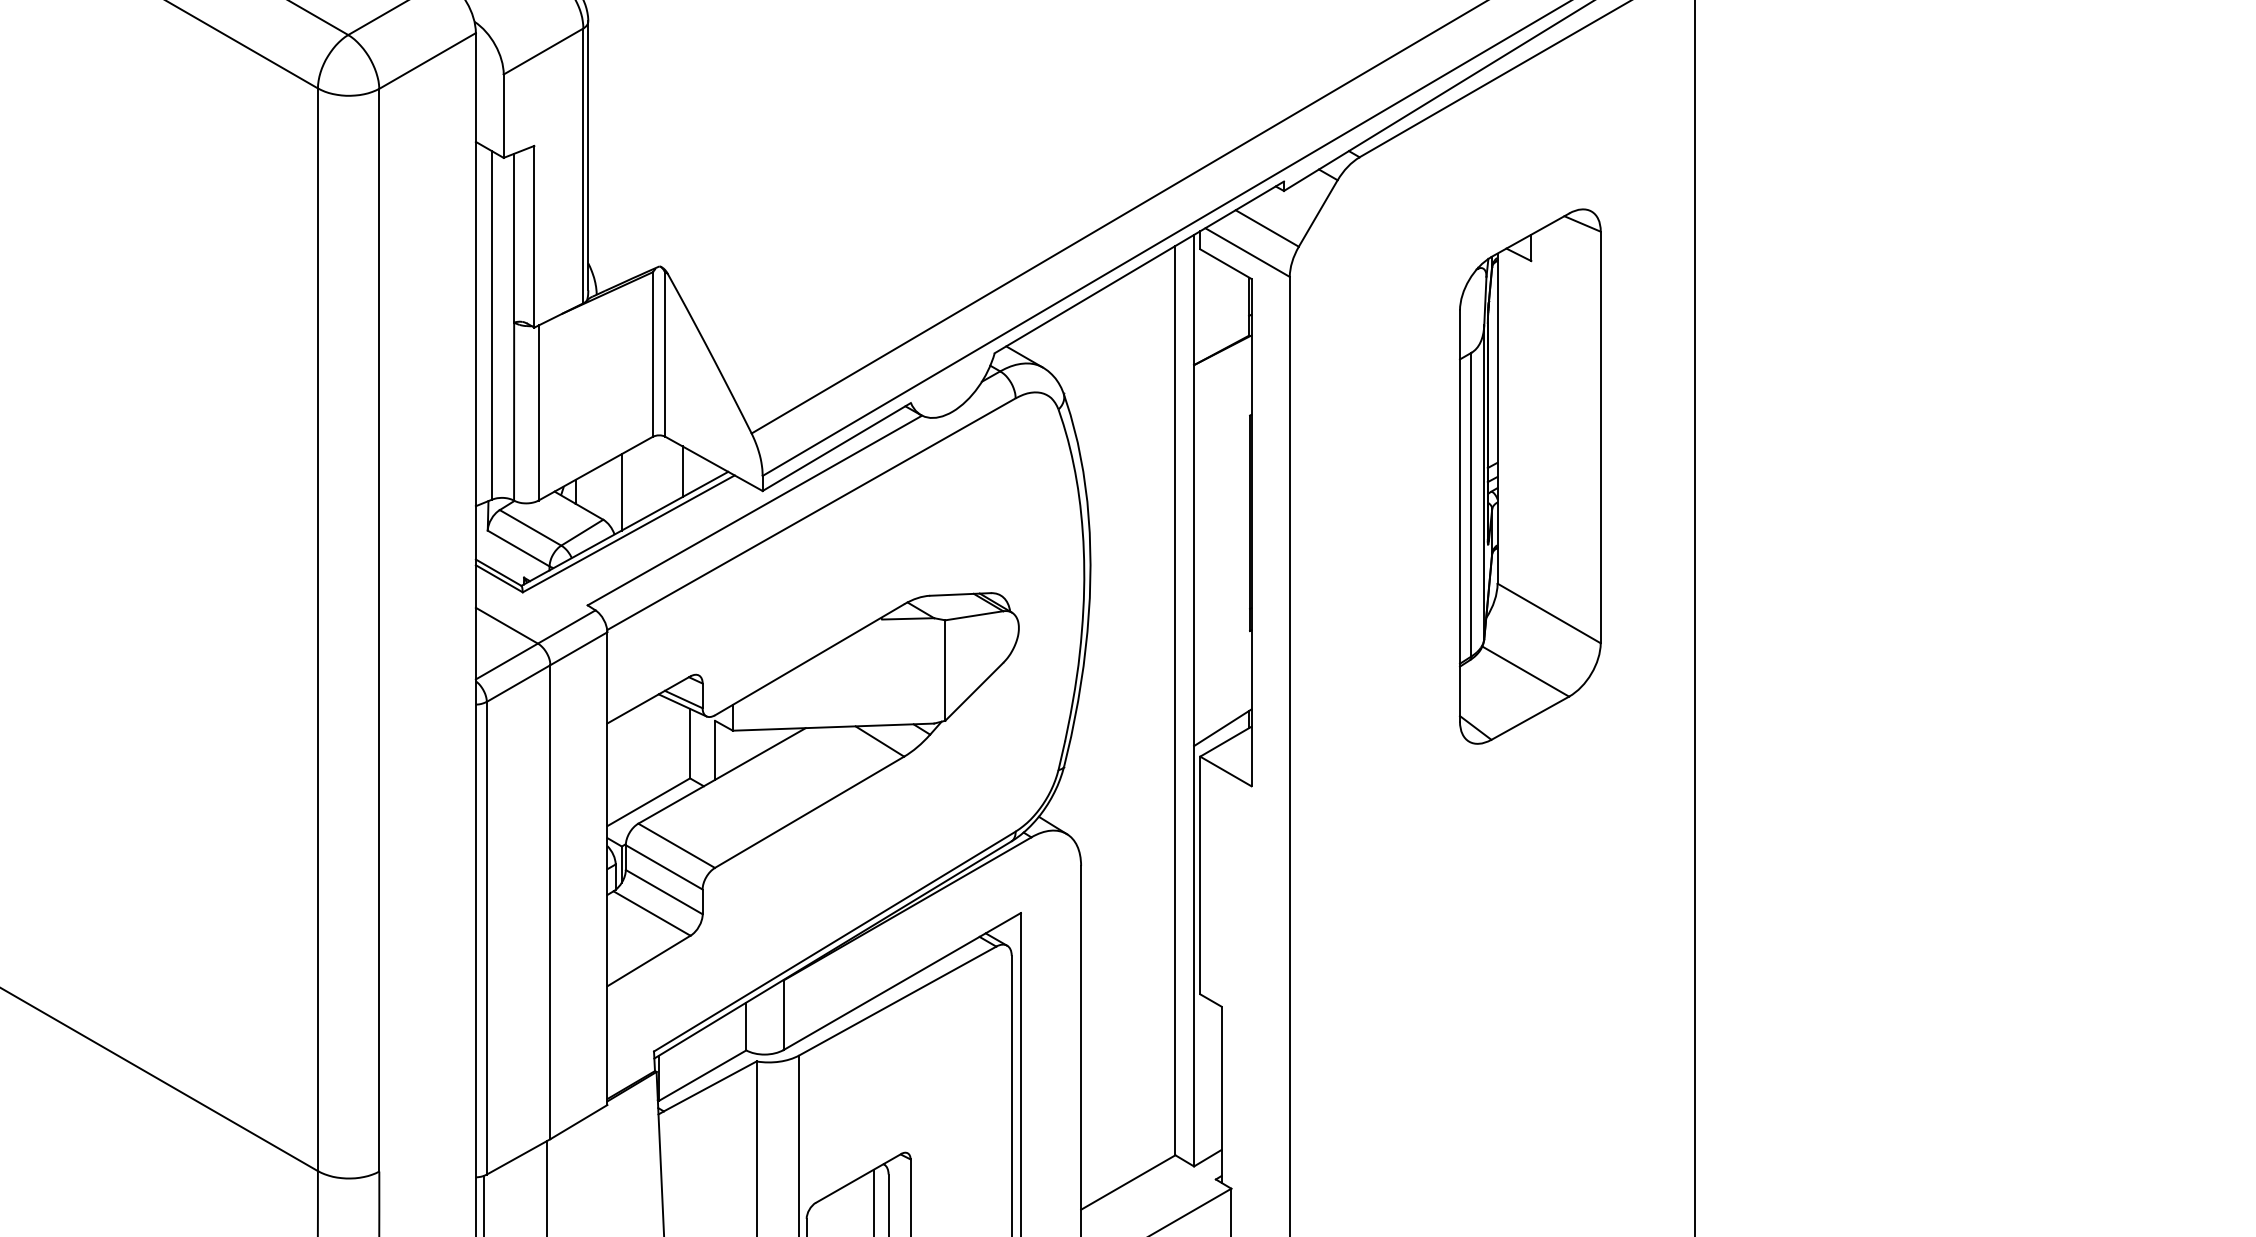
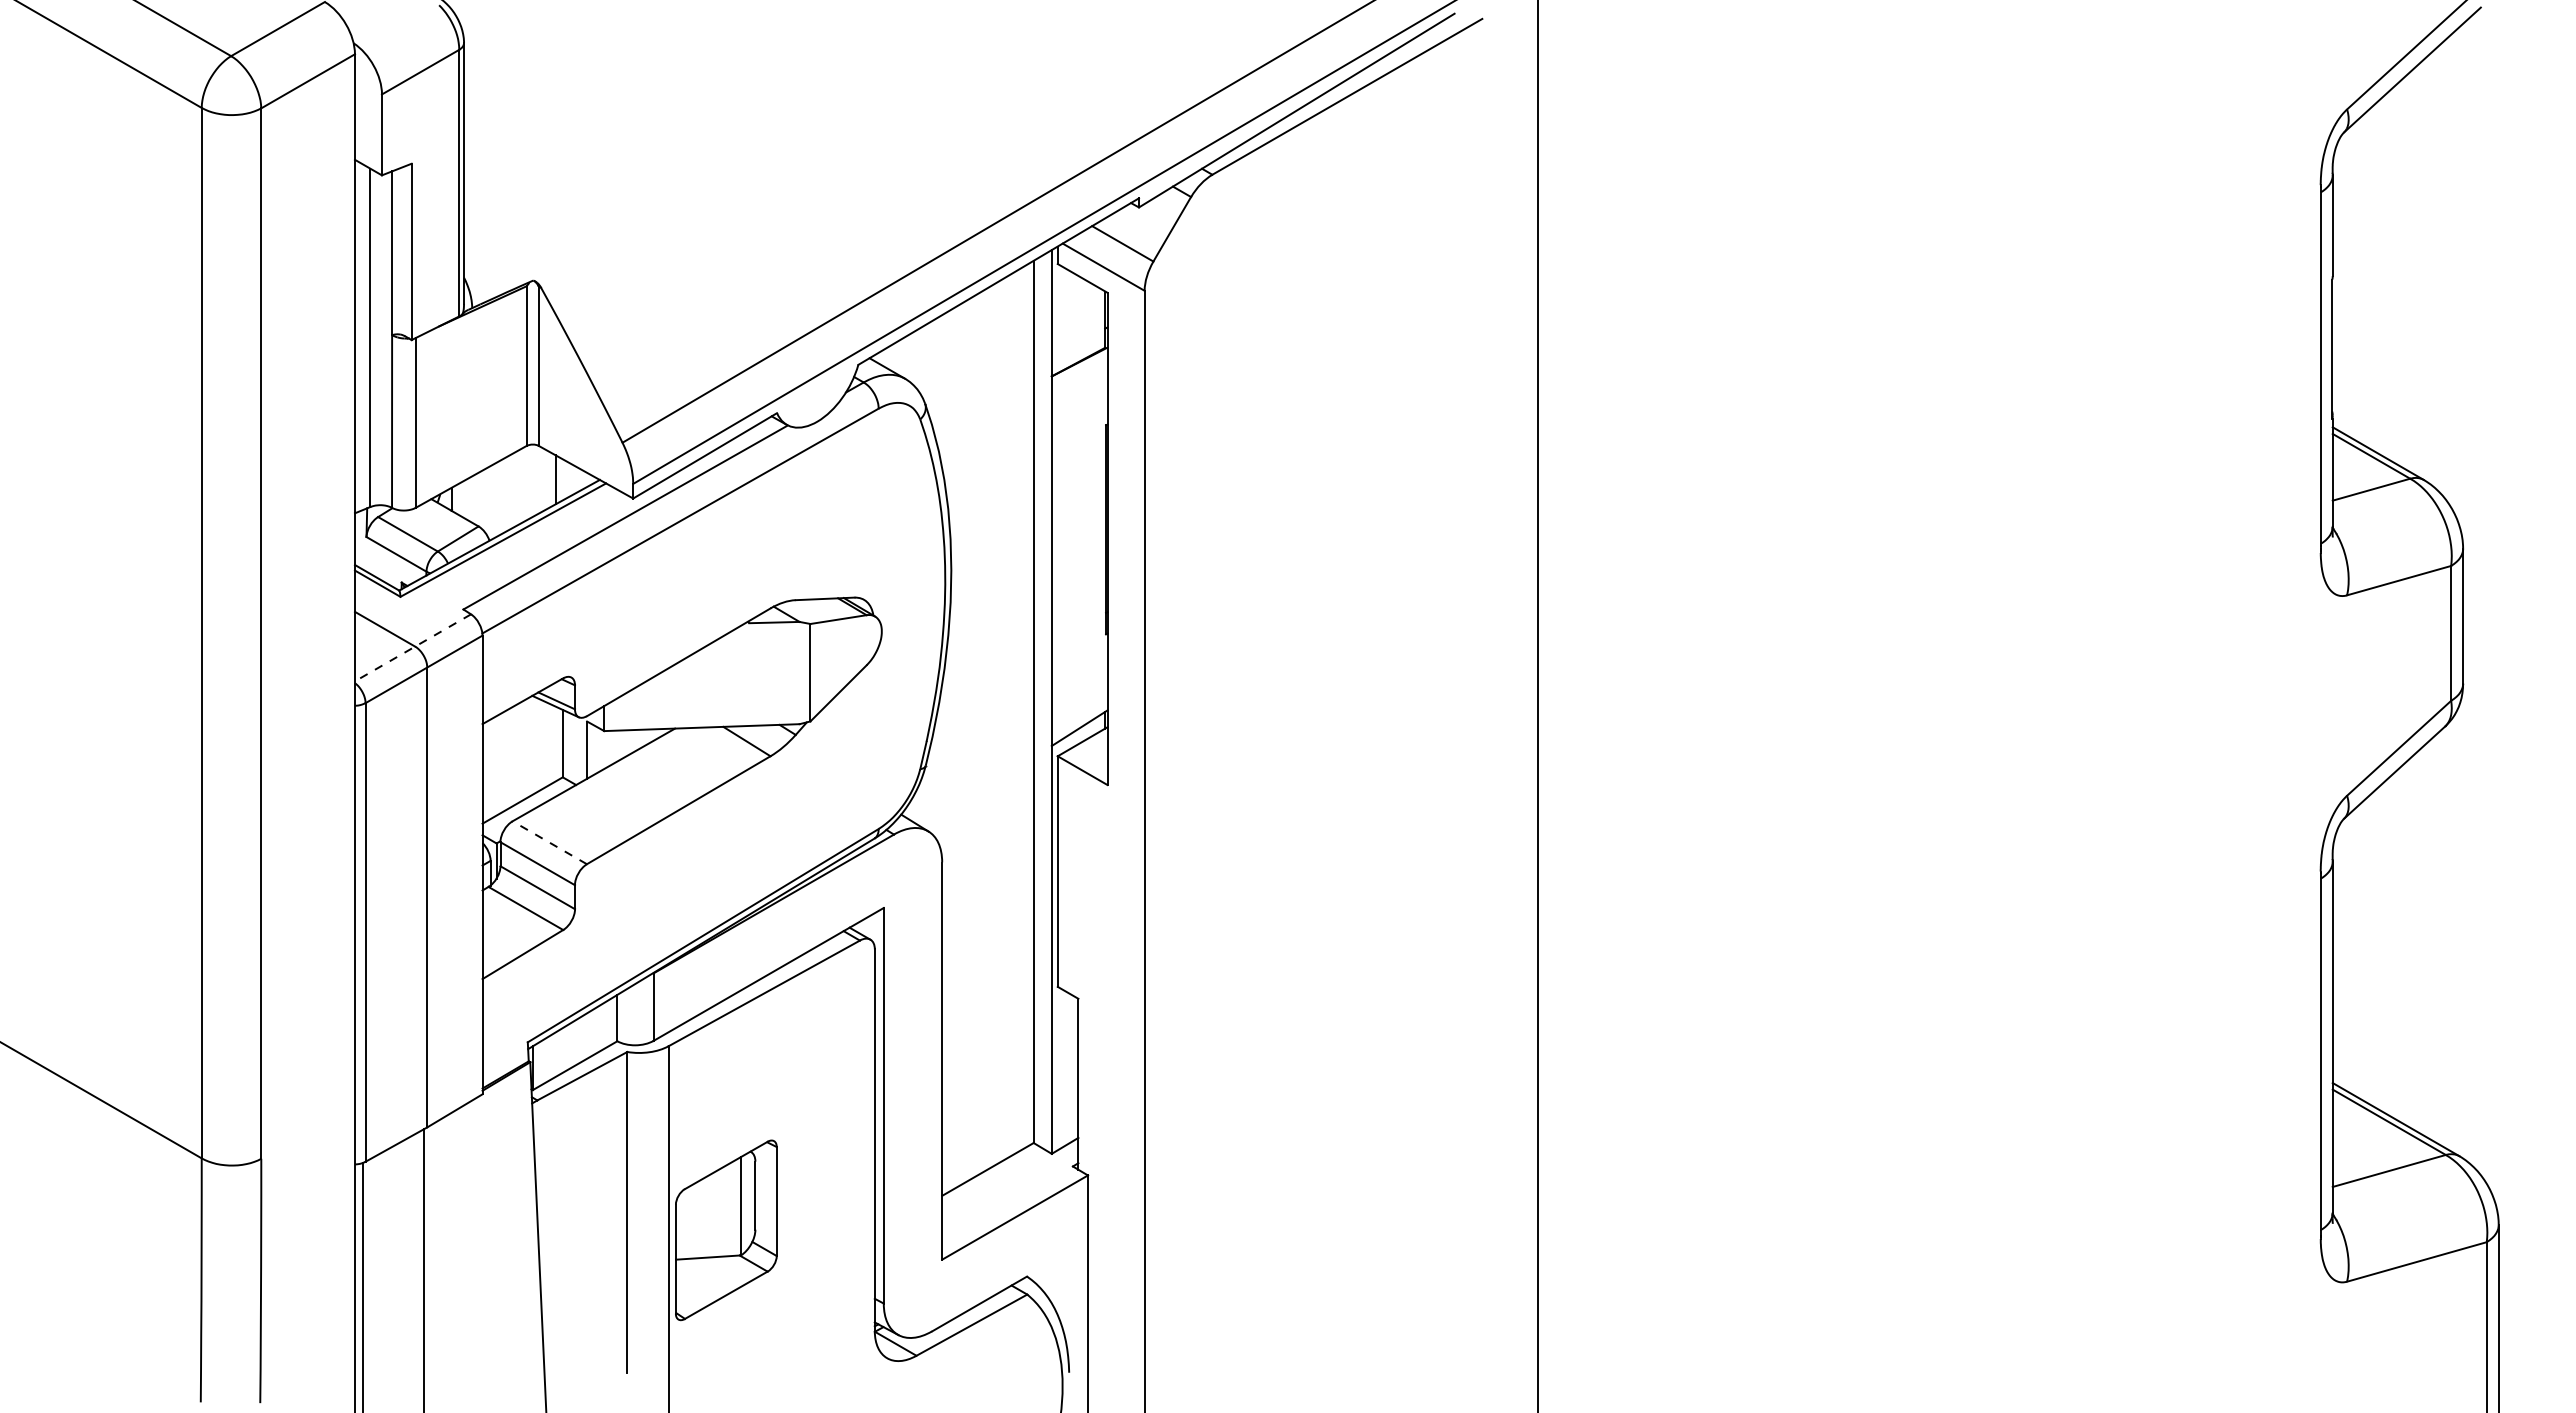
part: (1529, 476) -> (1377, 484), removed
line: (621, 492) -> (496, 499), removed
line: (535, 645) -> (412, 648), solid -> dashed
line: (676, 845) -> (549, 842), solid -> dashed

